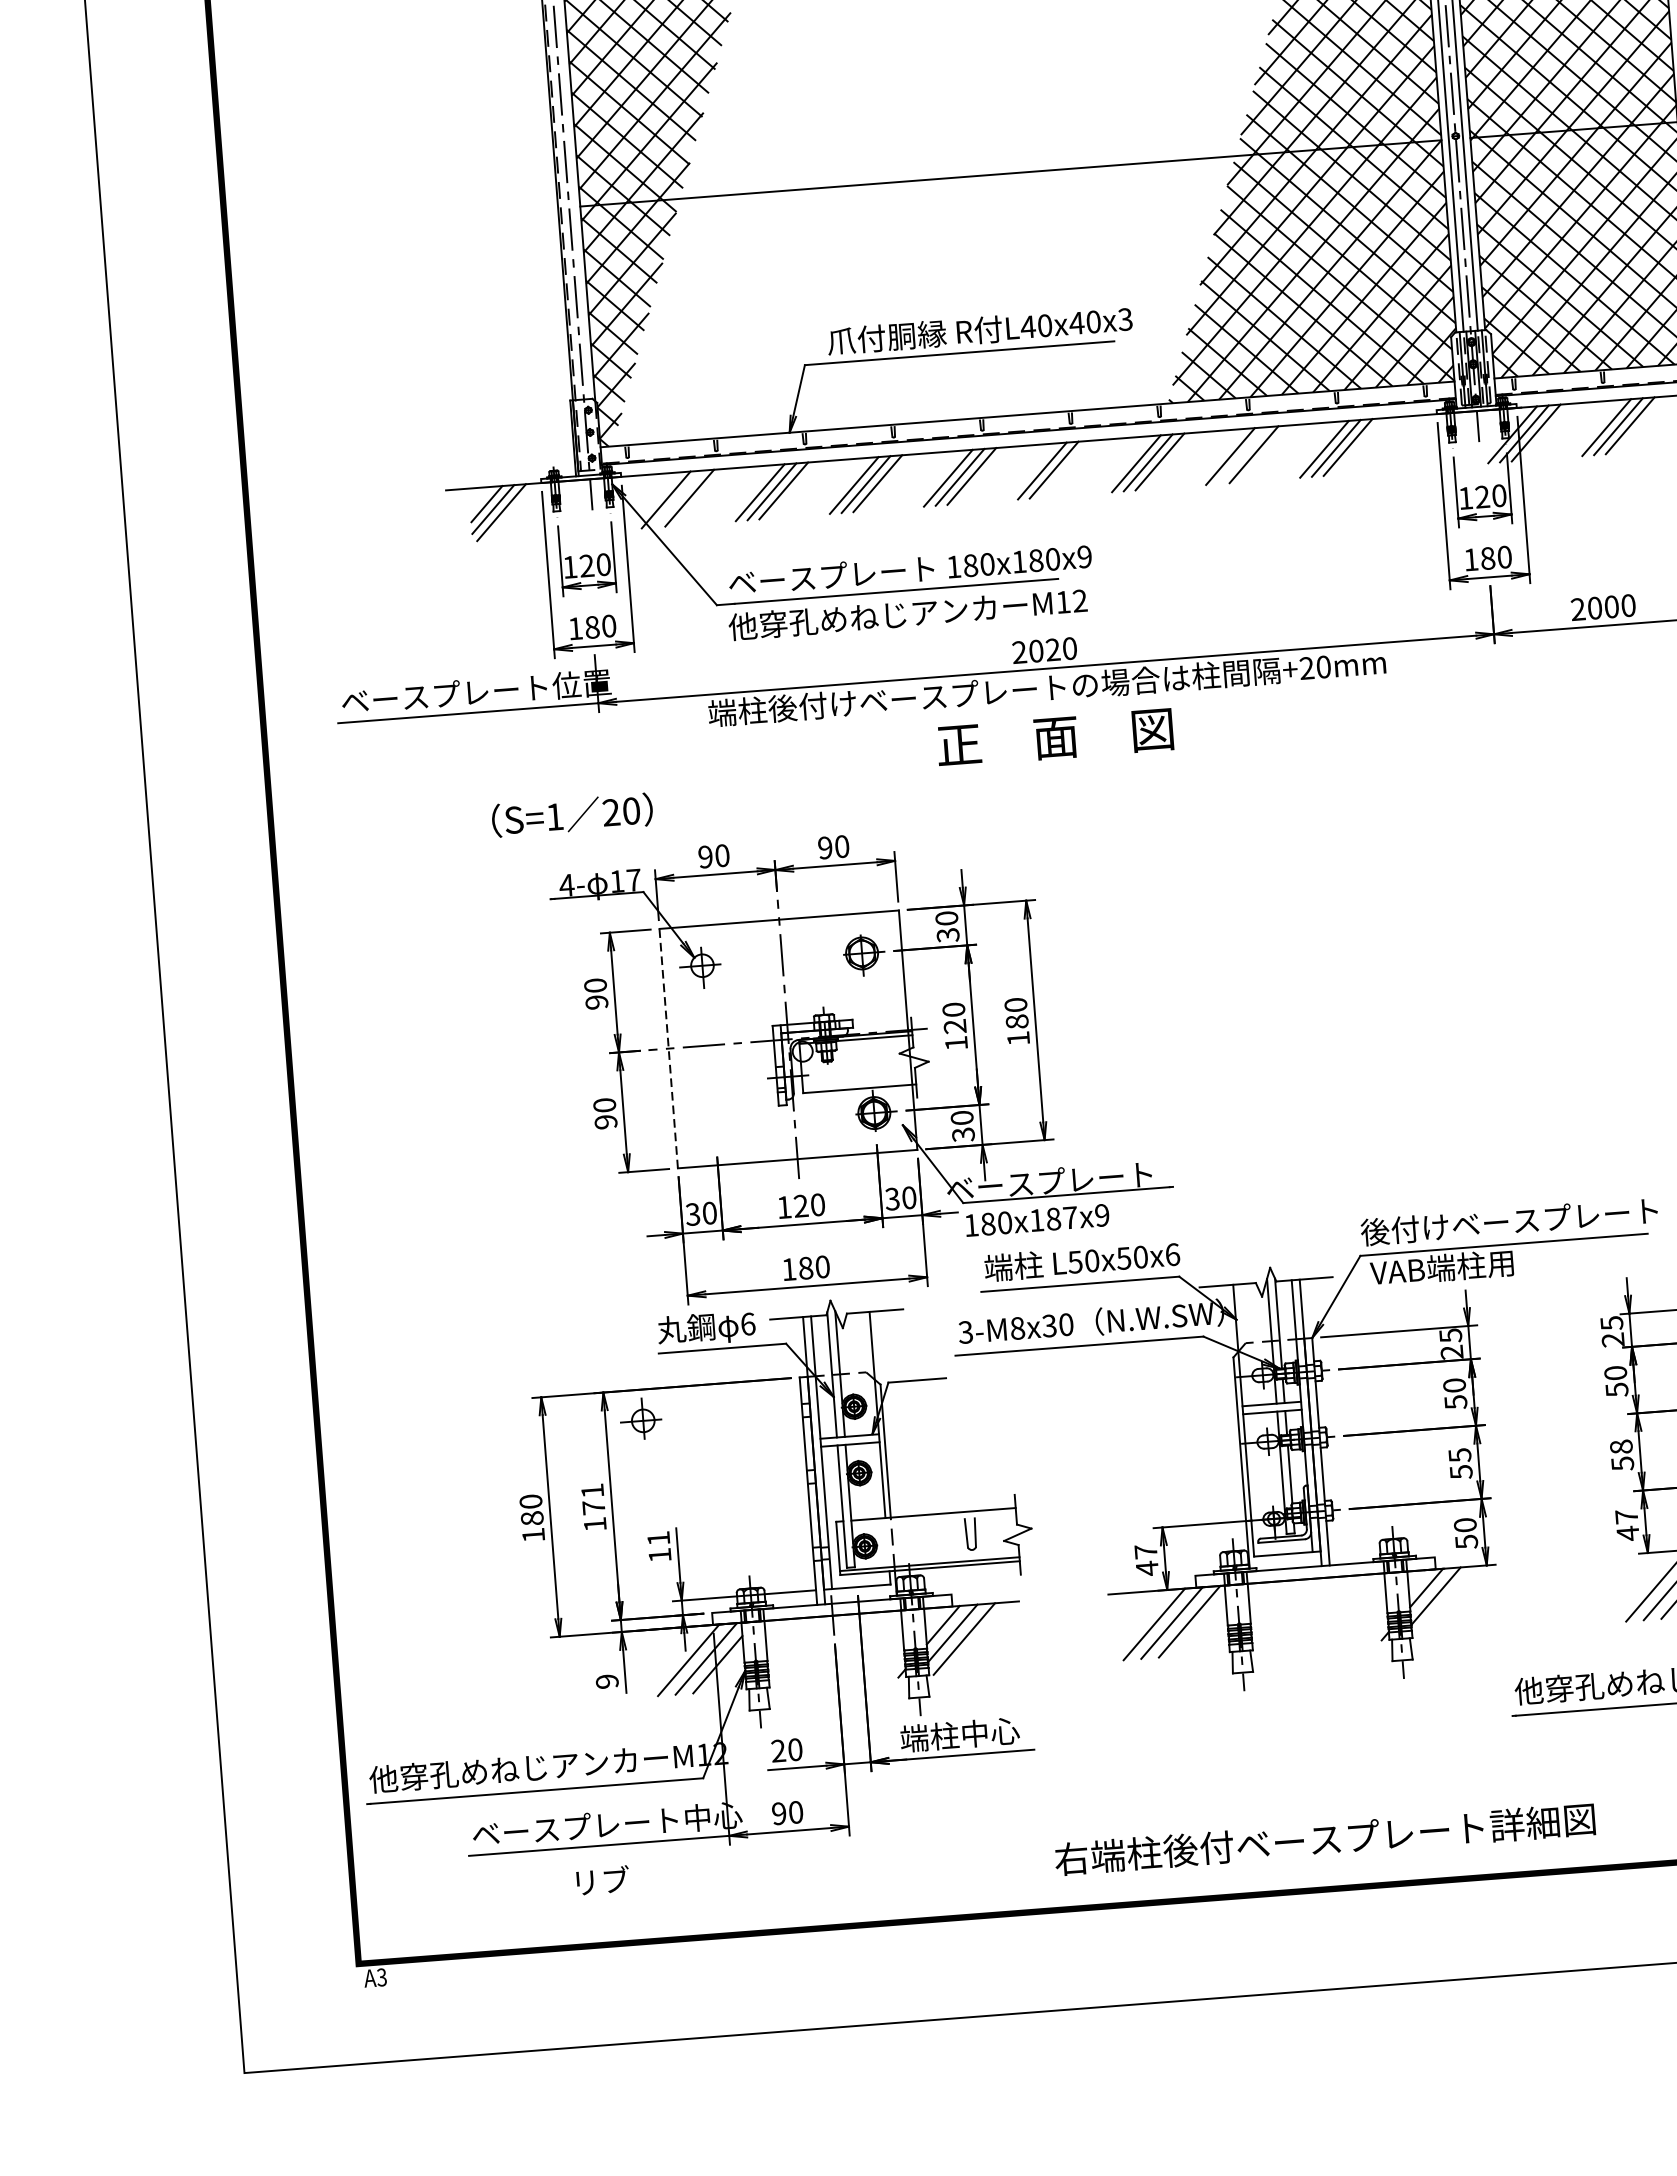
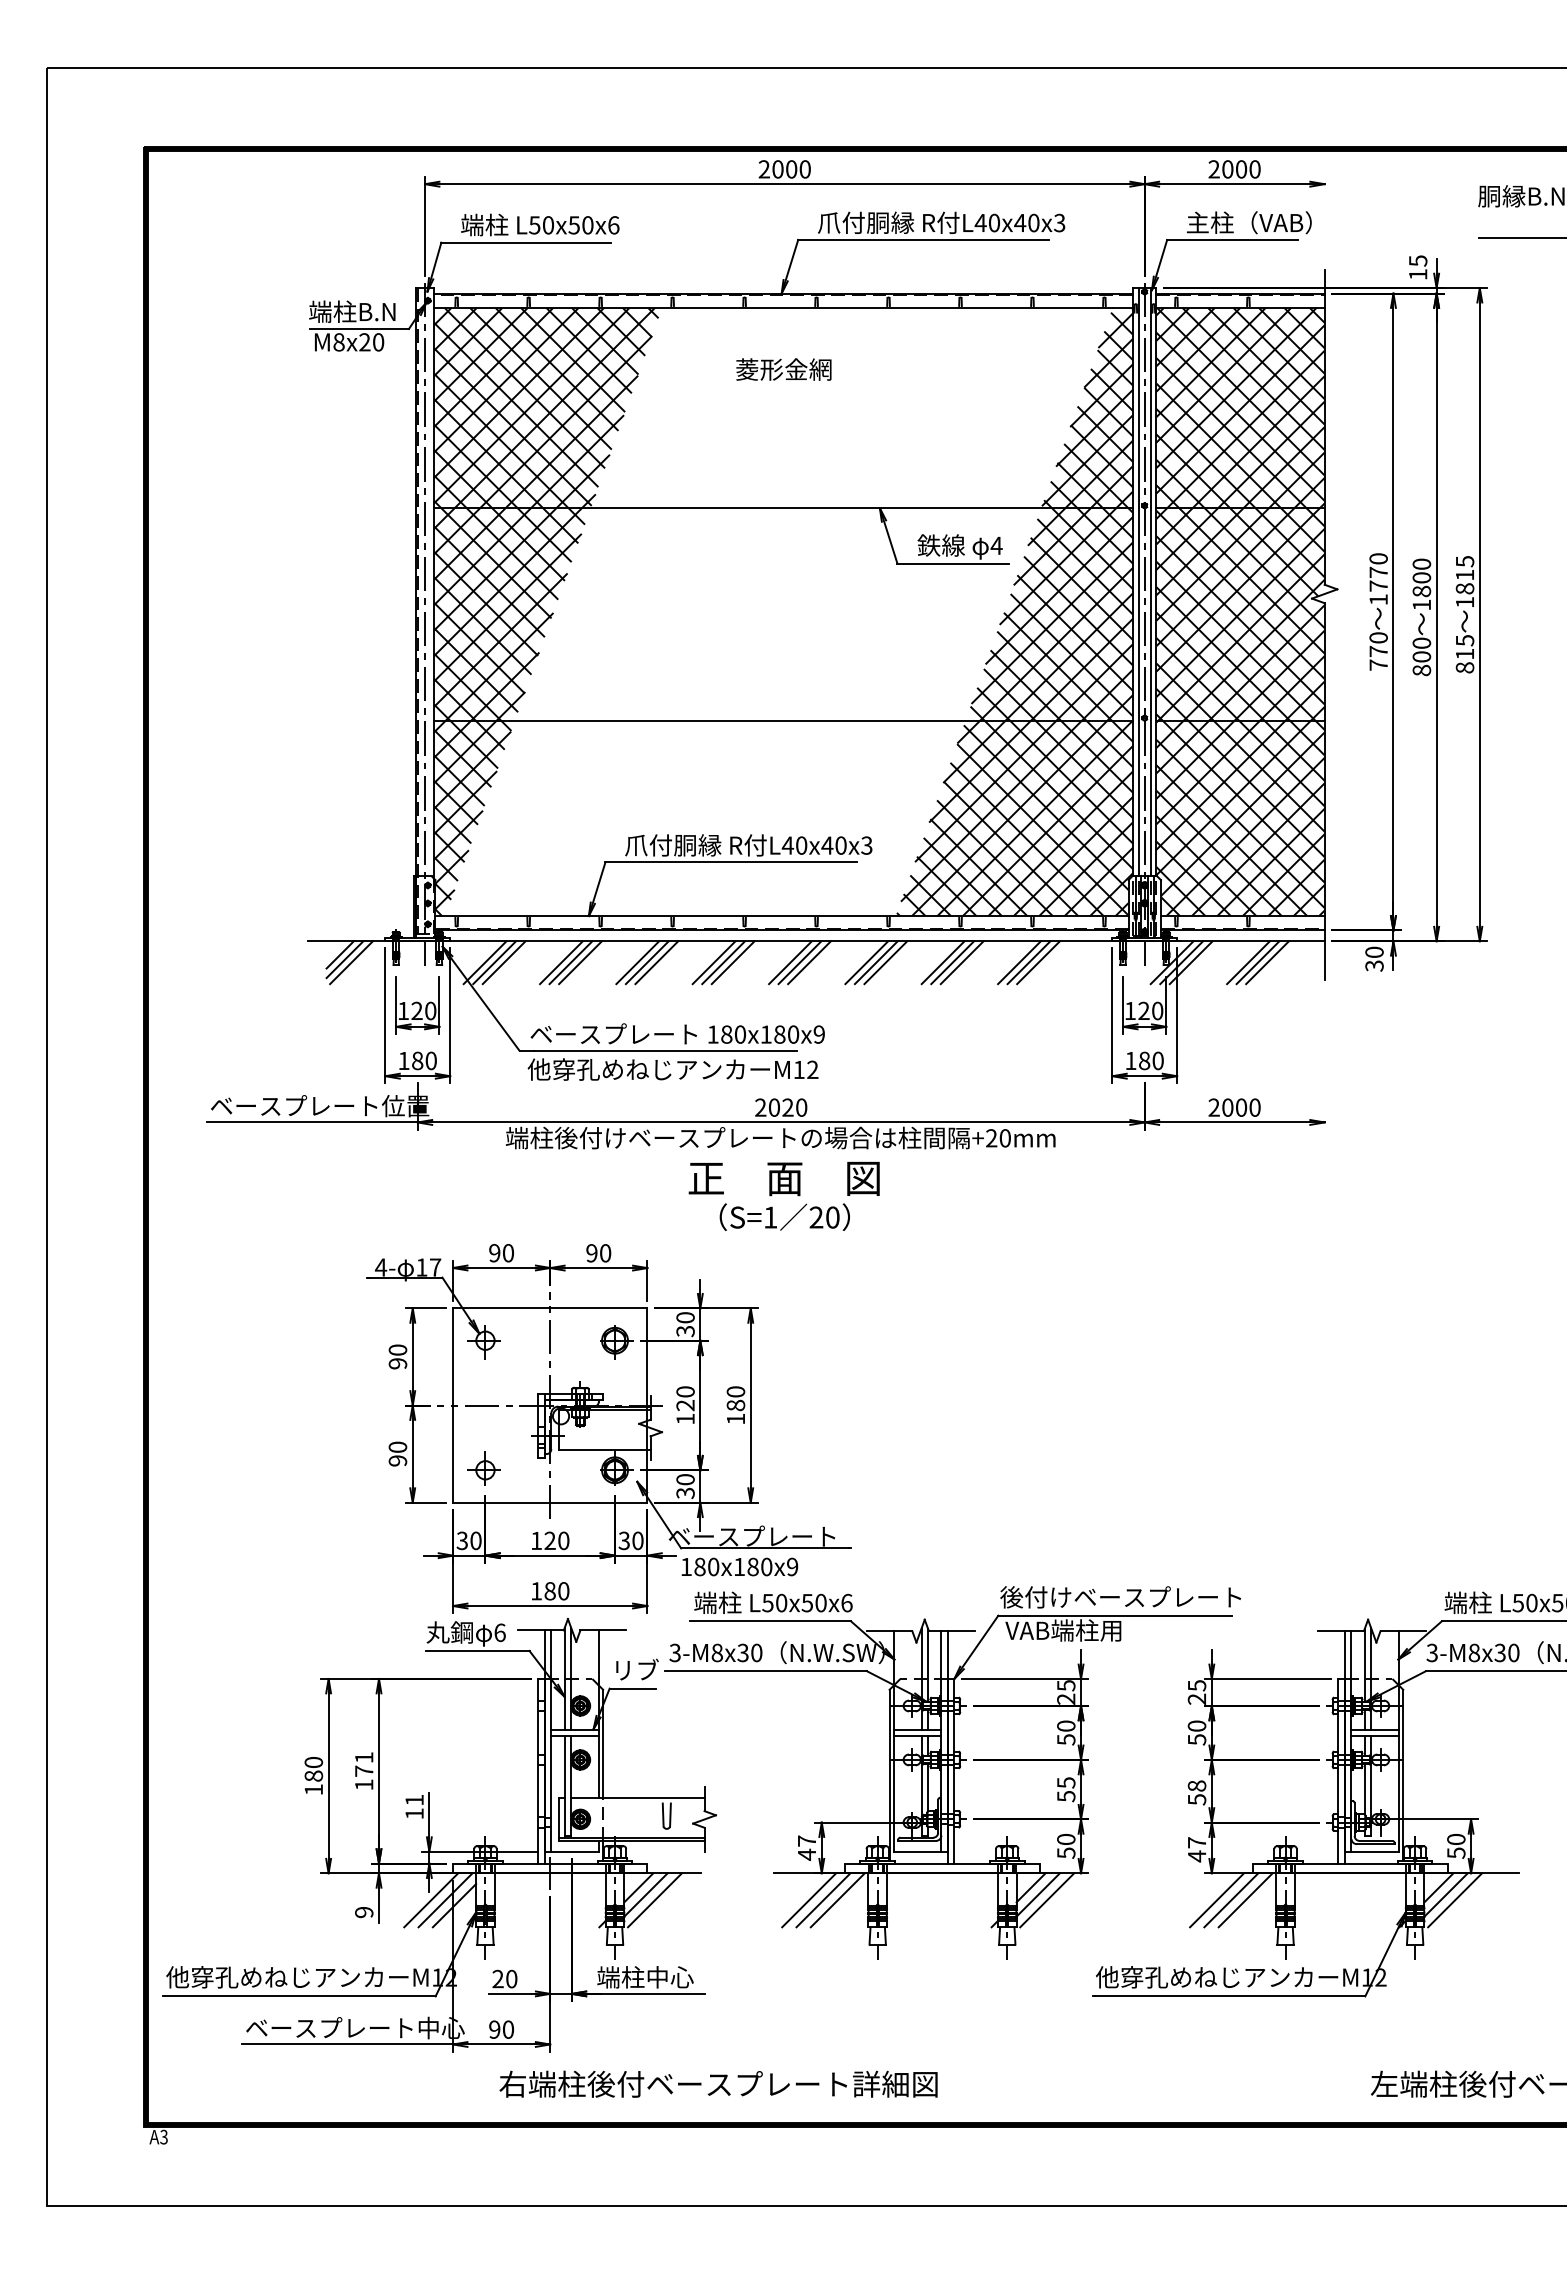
line: (1242, 455) -> (952, 962), added
line: (1065, 469) -> (809, 962), added
line: (677, 498) -> (494, 962), added
text: (571, 814) -> (784, 1216), moved
line: (669, 1048) -> (453, 1405), dashed -> solid
text: (1070, 1217) -> (766, 1566), 180x187x9 -> 180x180x9
part: (640, 1418) -> (483, 1468), moved
line: (1447, 1602) -> (1047, 1900), added
text: (1324, 1838) -> (718, 2083), moved
text: (603, 1880) -> (637, 1669), moved

